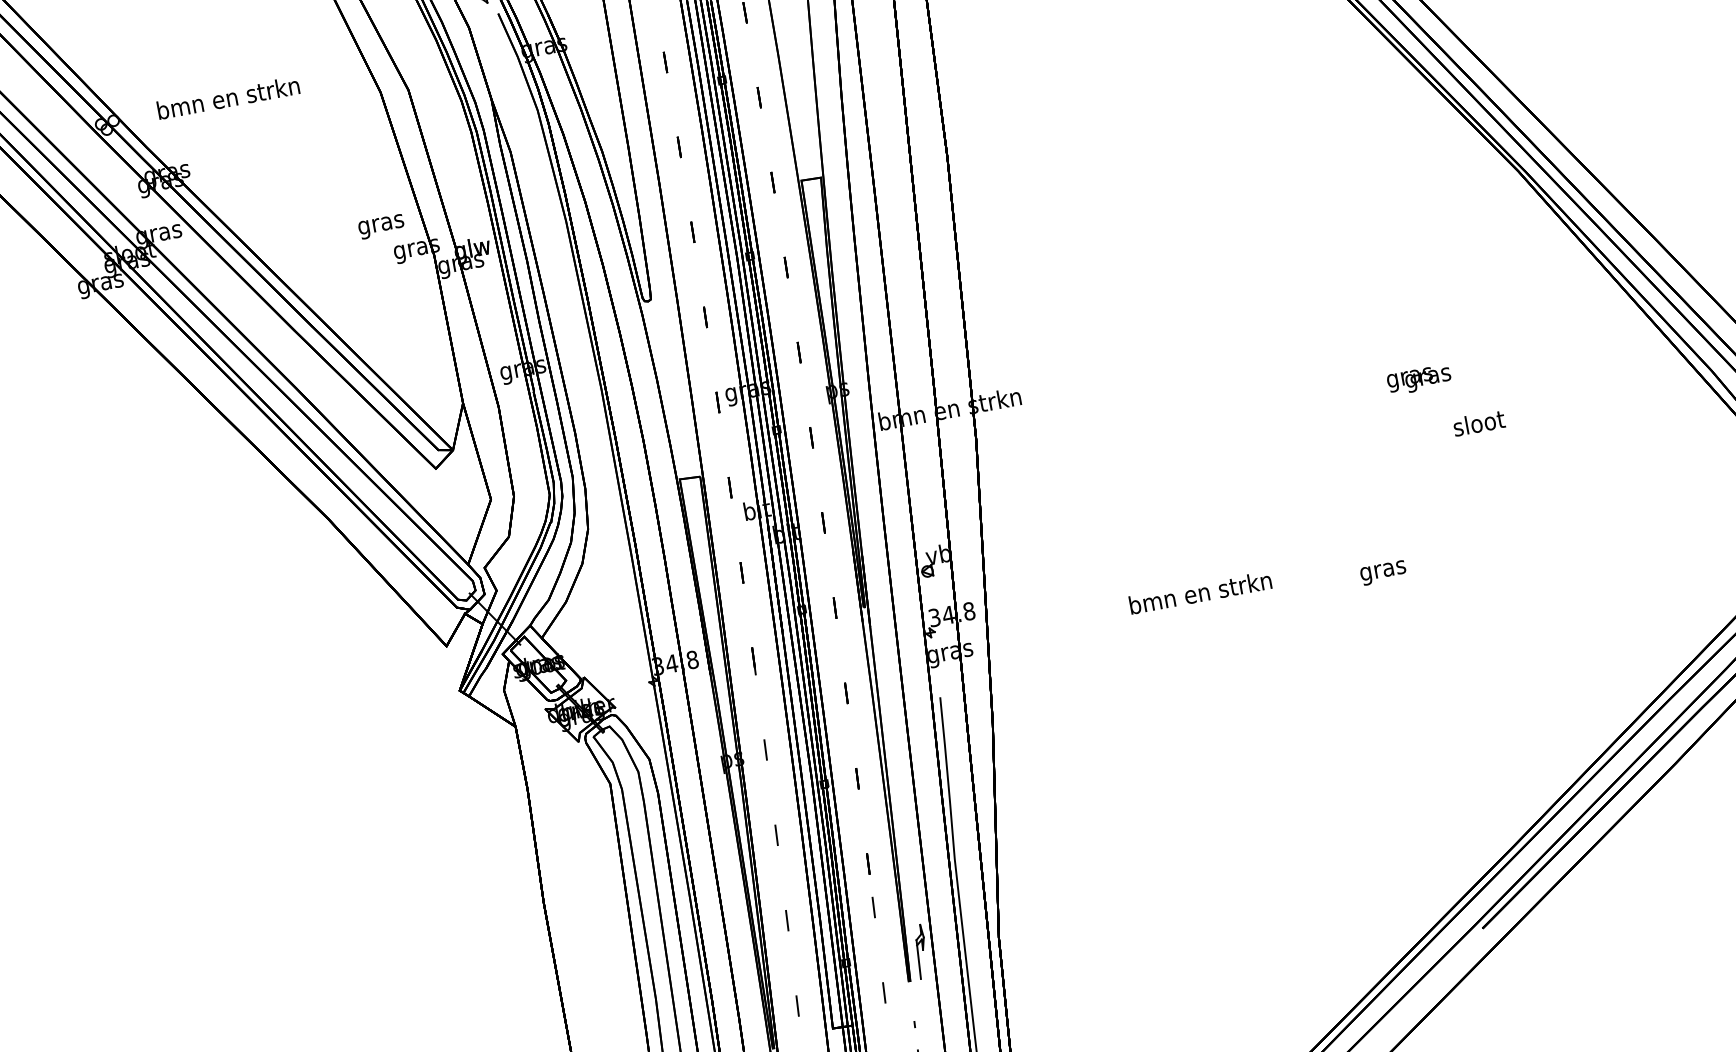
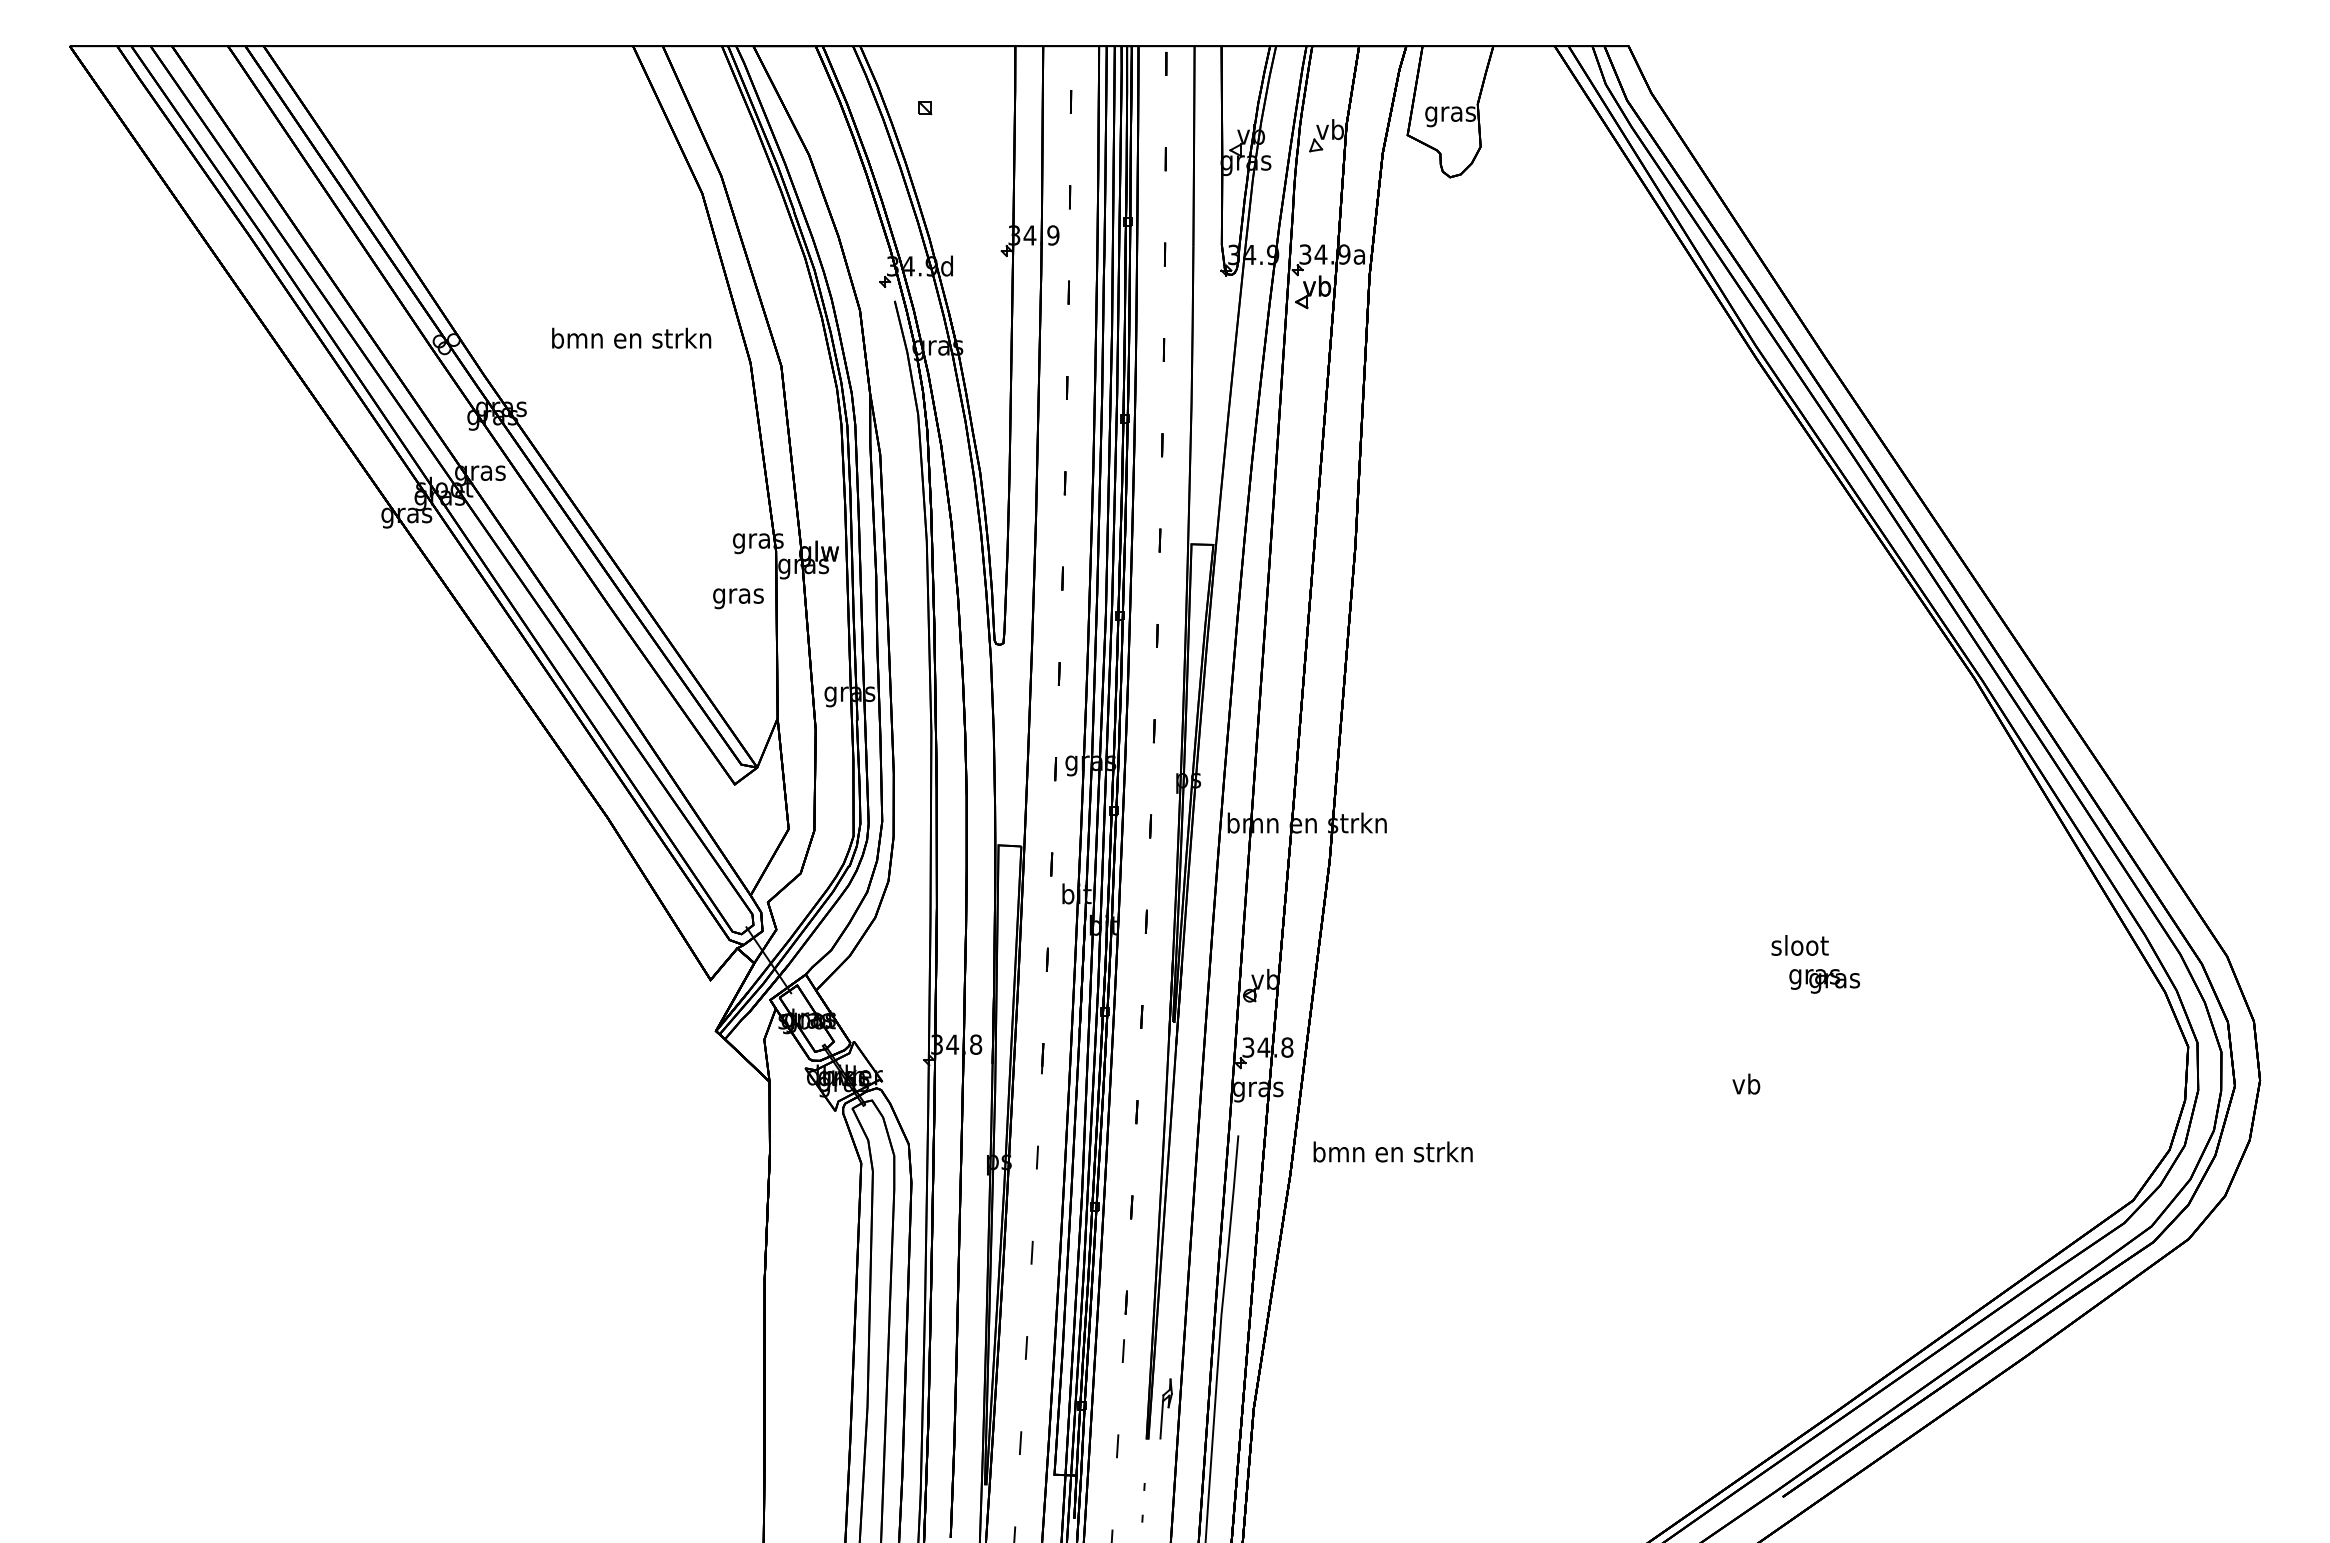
text: (228, 97) -> (631, 337), moved
text: (381, 226) -> (738, 598), moved
text: (1419, 380) -> (1824, 981), moved
text: (1478, 423) -> (1799, 945), moved
text: (1382, 570) -> (1746, 1086), gras -> vb
text: (1199, 592) -> (1392, 1151), moved

